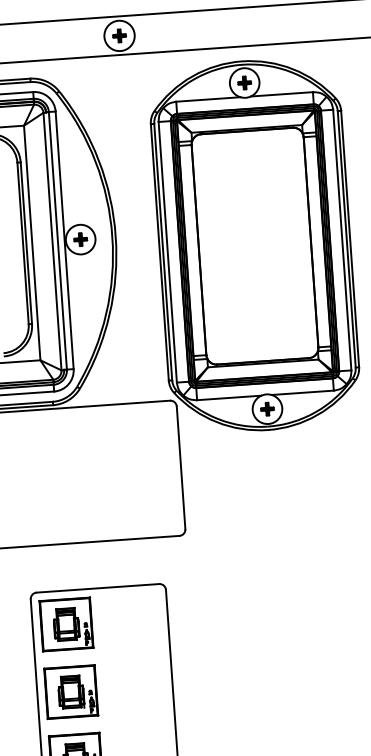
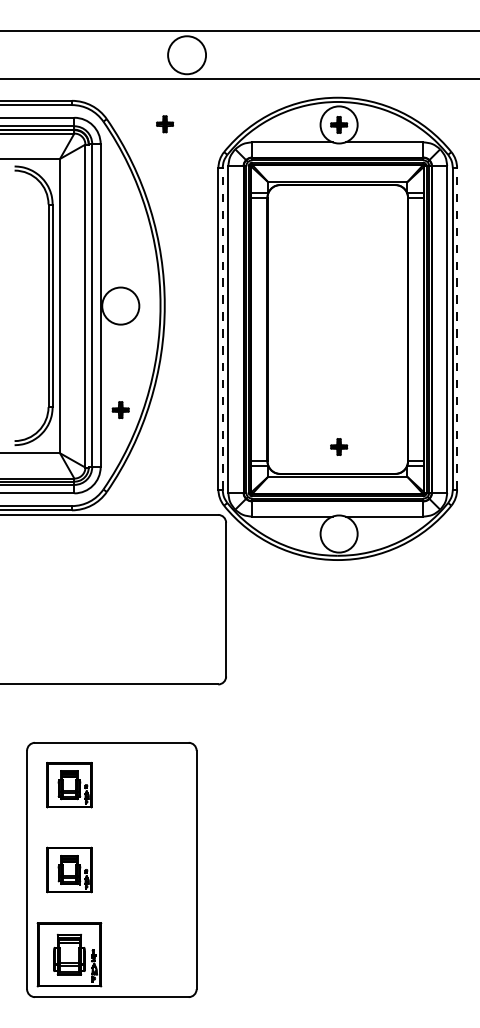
part: (119, 36) -> (165, 124), moved
line: (350, 238) -> (457, 328), solid -> dashed
part: (80, 239) -> (120, 410), moved
line: (163, 251) -> (222, 328), solid -> dashed
part: (267, 408) -> (339, 446), moved
part: (66, 623) -> (69, 784), size x0.7
part: (71, 691) -> (69, 869), size x0.7

